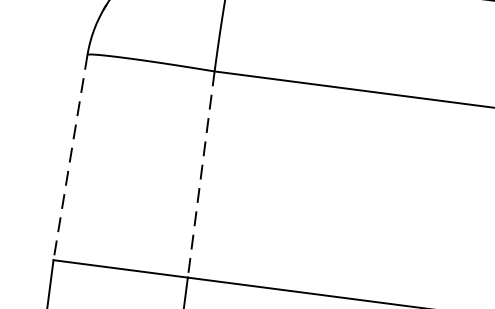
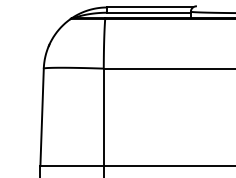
line: (71, 158) -> (42, 117), dashed -> solid
line: (200, 174) -> (103, 117), dashed -> solid

